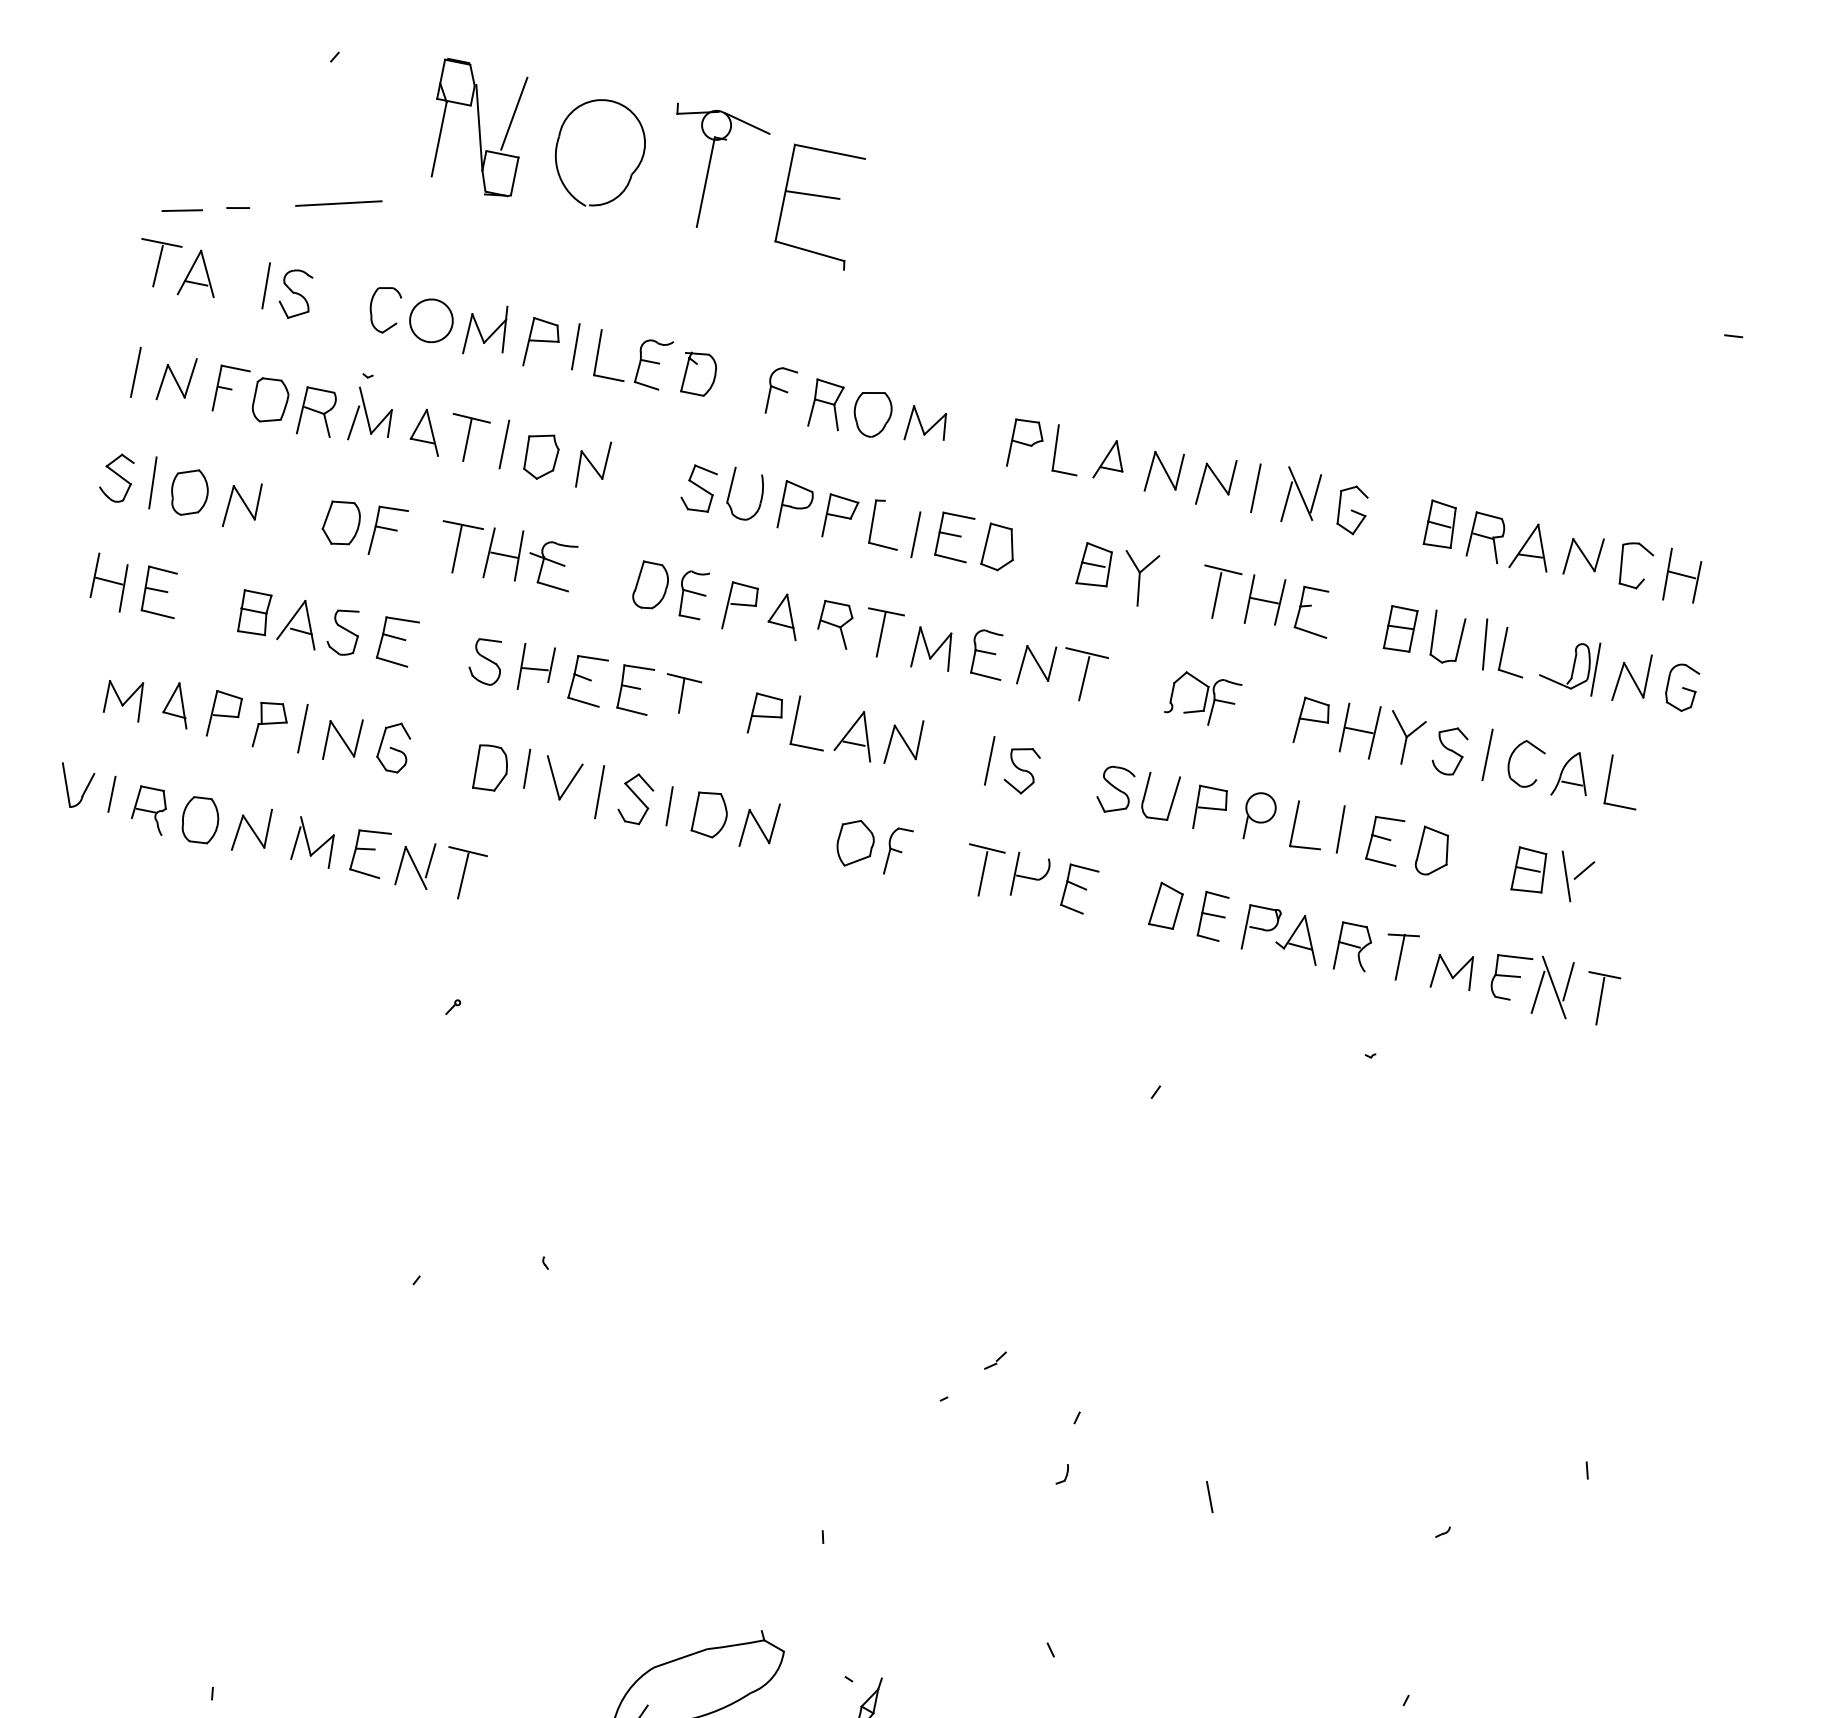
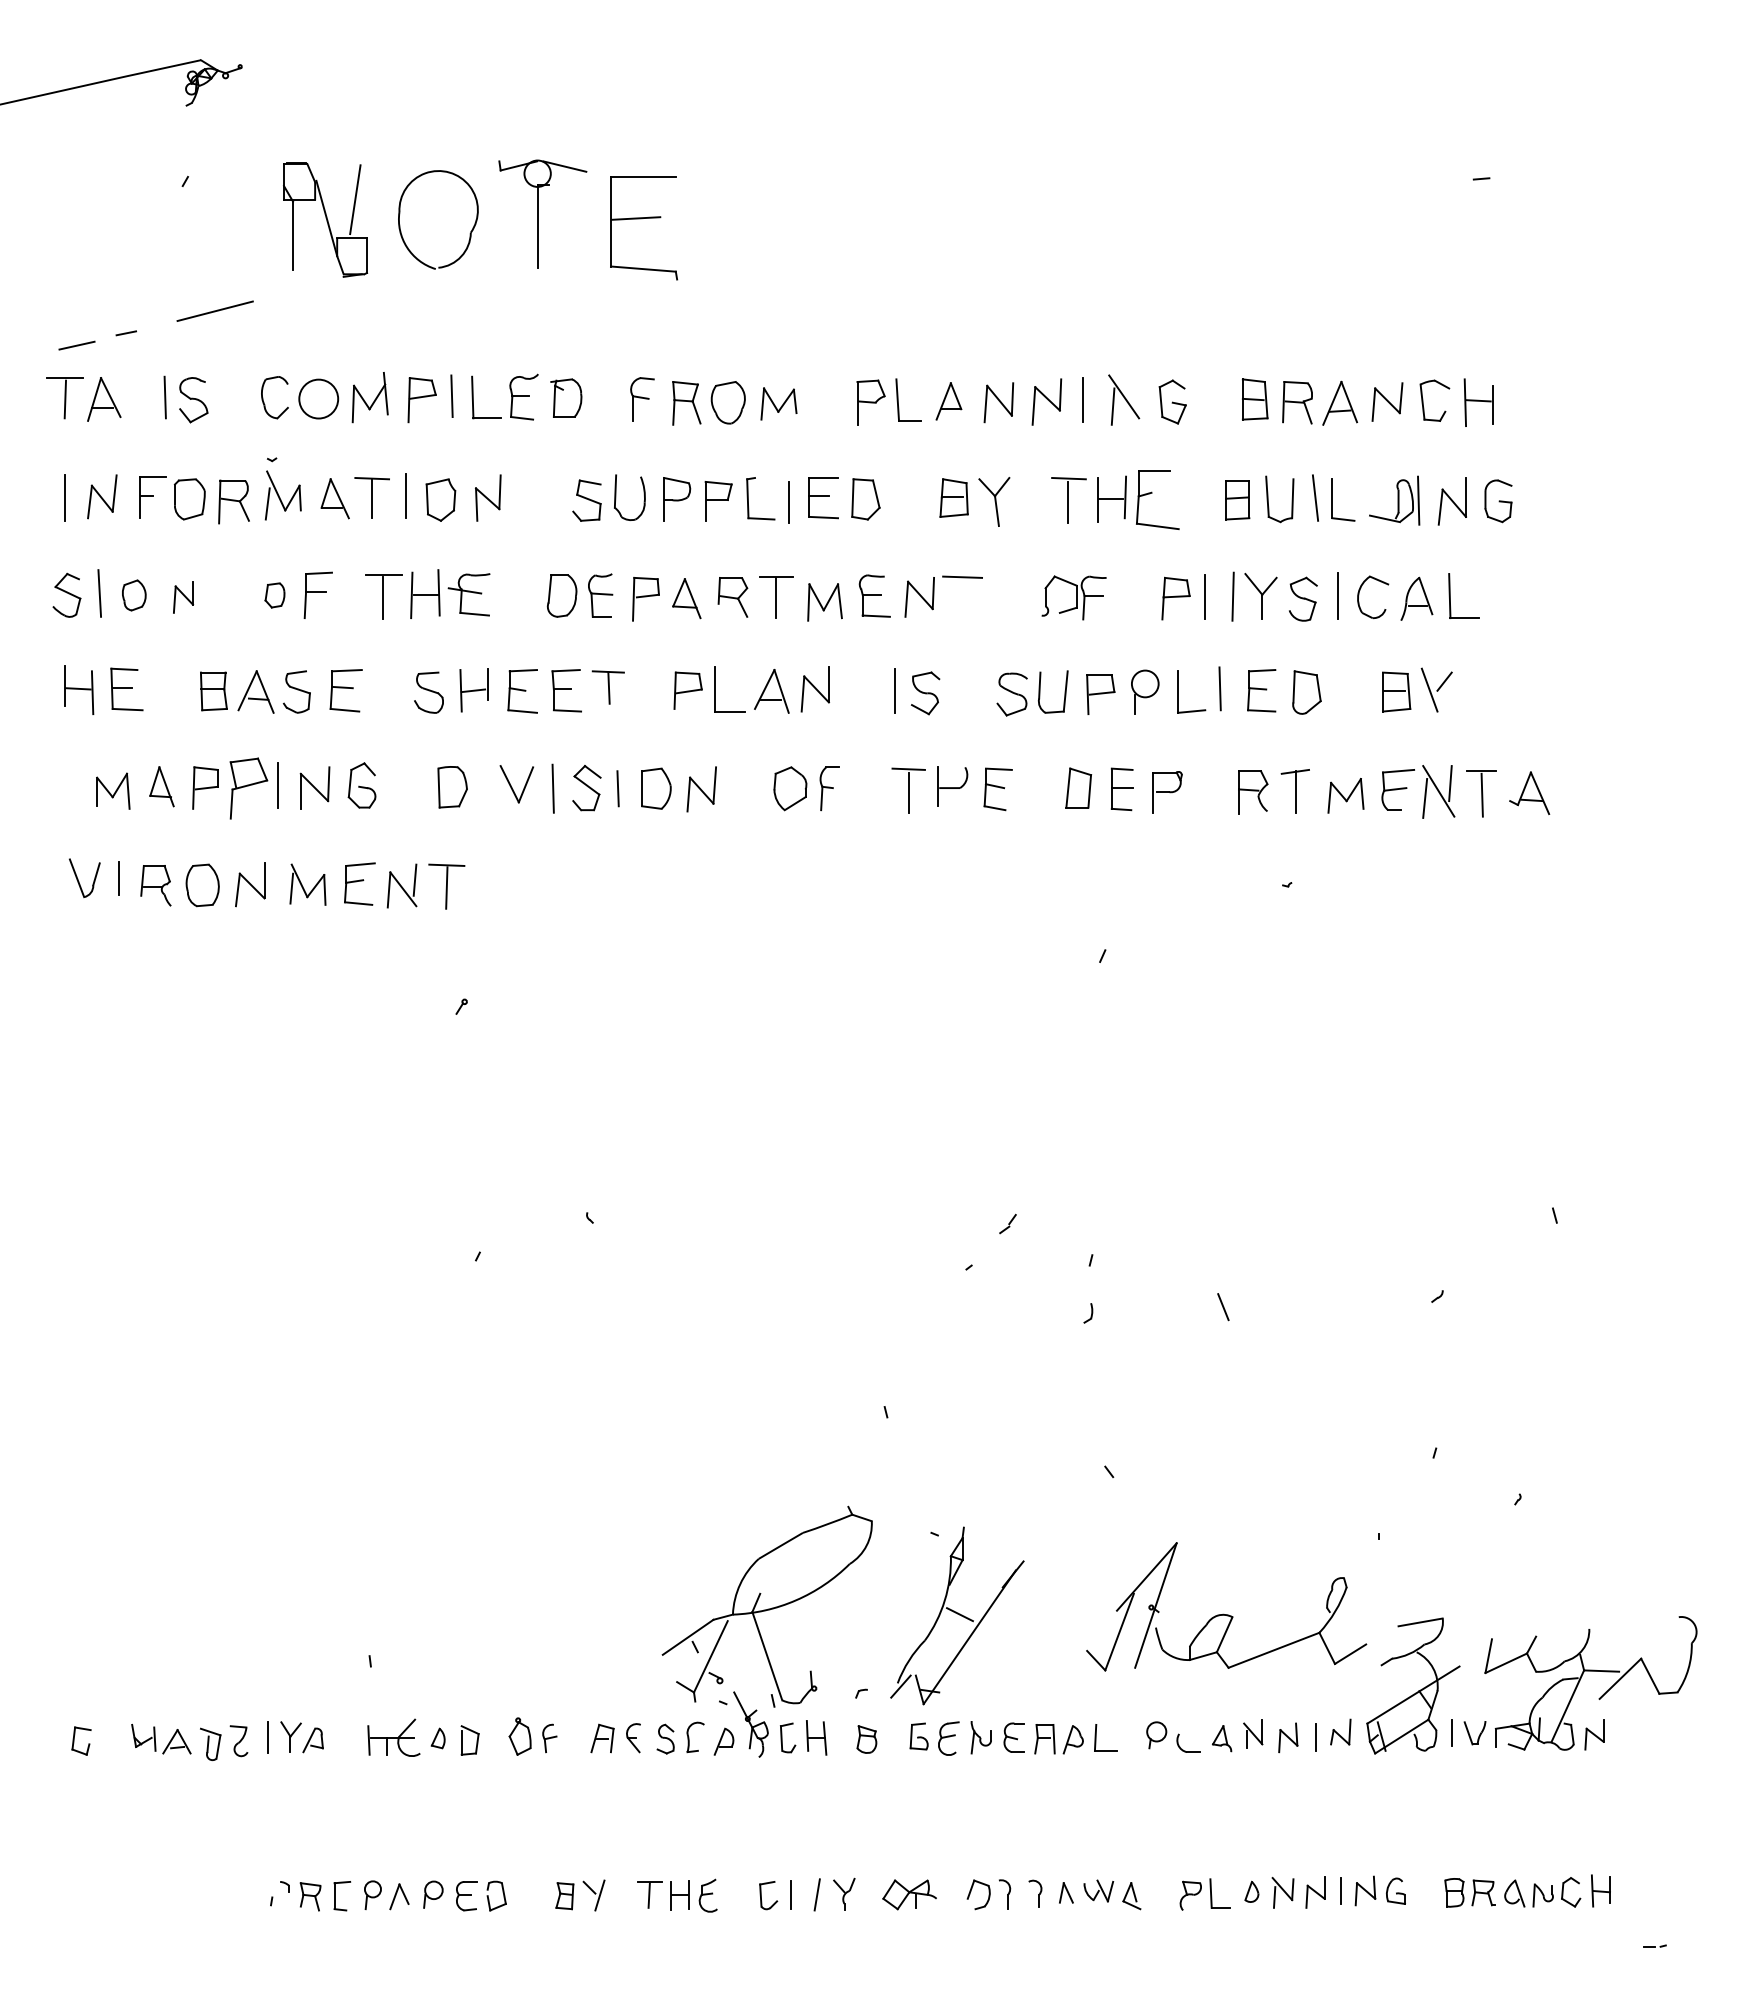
part: (189, 492) -> (134, 595), size x0.7
line: (1315, 492) -> (1137, 393), removed
part: (242, 505) -> (183, 597), size x0.7
part: (340, 523) -> (274, 595), size x0.6
part: (1314, 611) -> (1157, 499), size x1.4
line: (1084, 678) -> (964, 600), removed
part: (270, 725) -> (248, 788), size x1.4
line: (1358, 730) -> (1218, 597), removed
line: (527, 768) -> (484, 780), removed
part: (1299, 937) -> (1529, 792), moved

